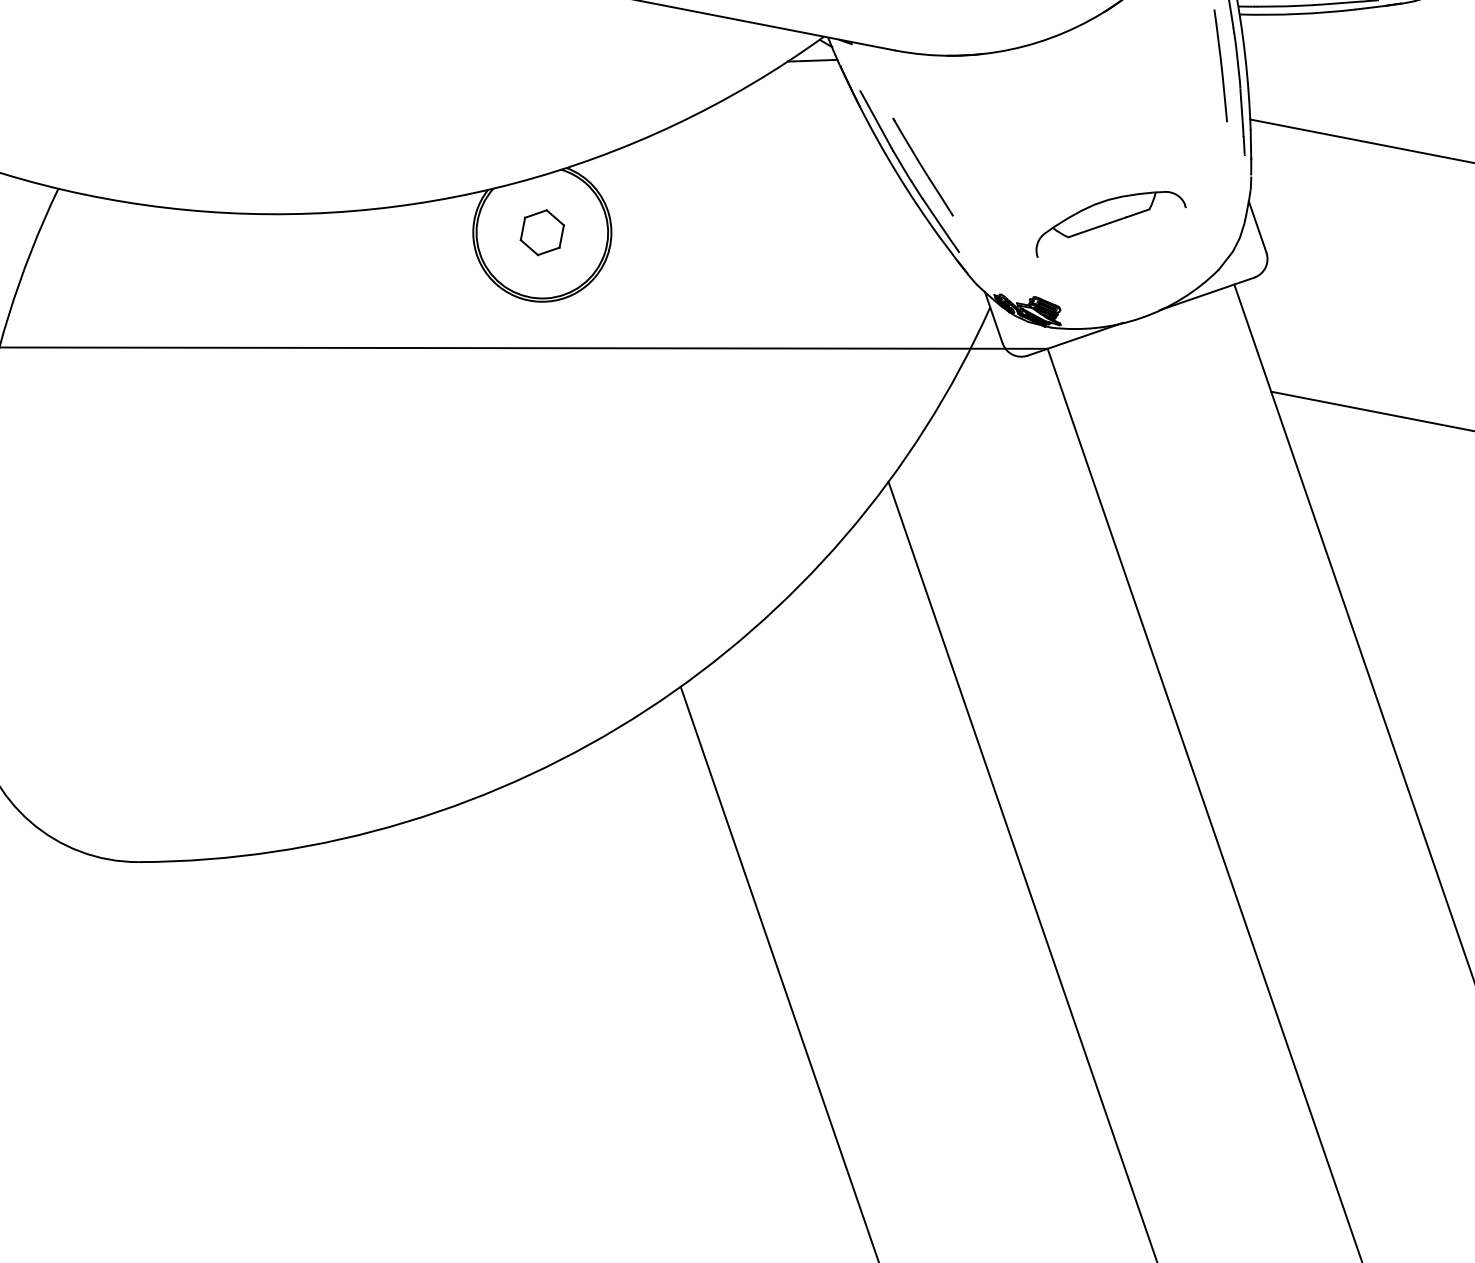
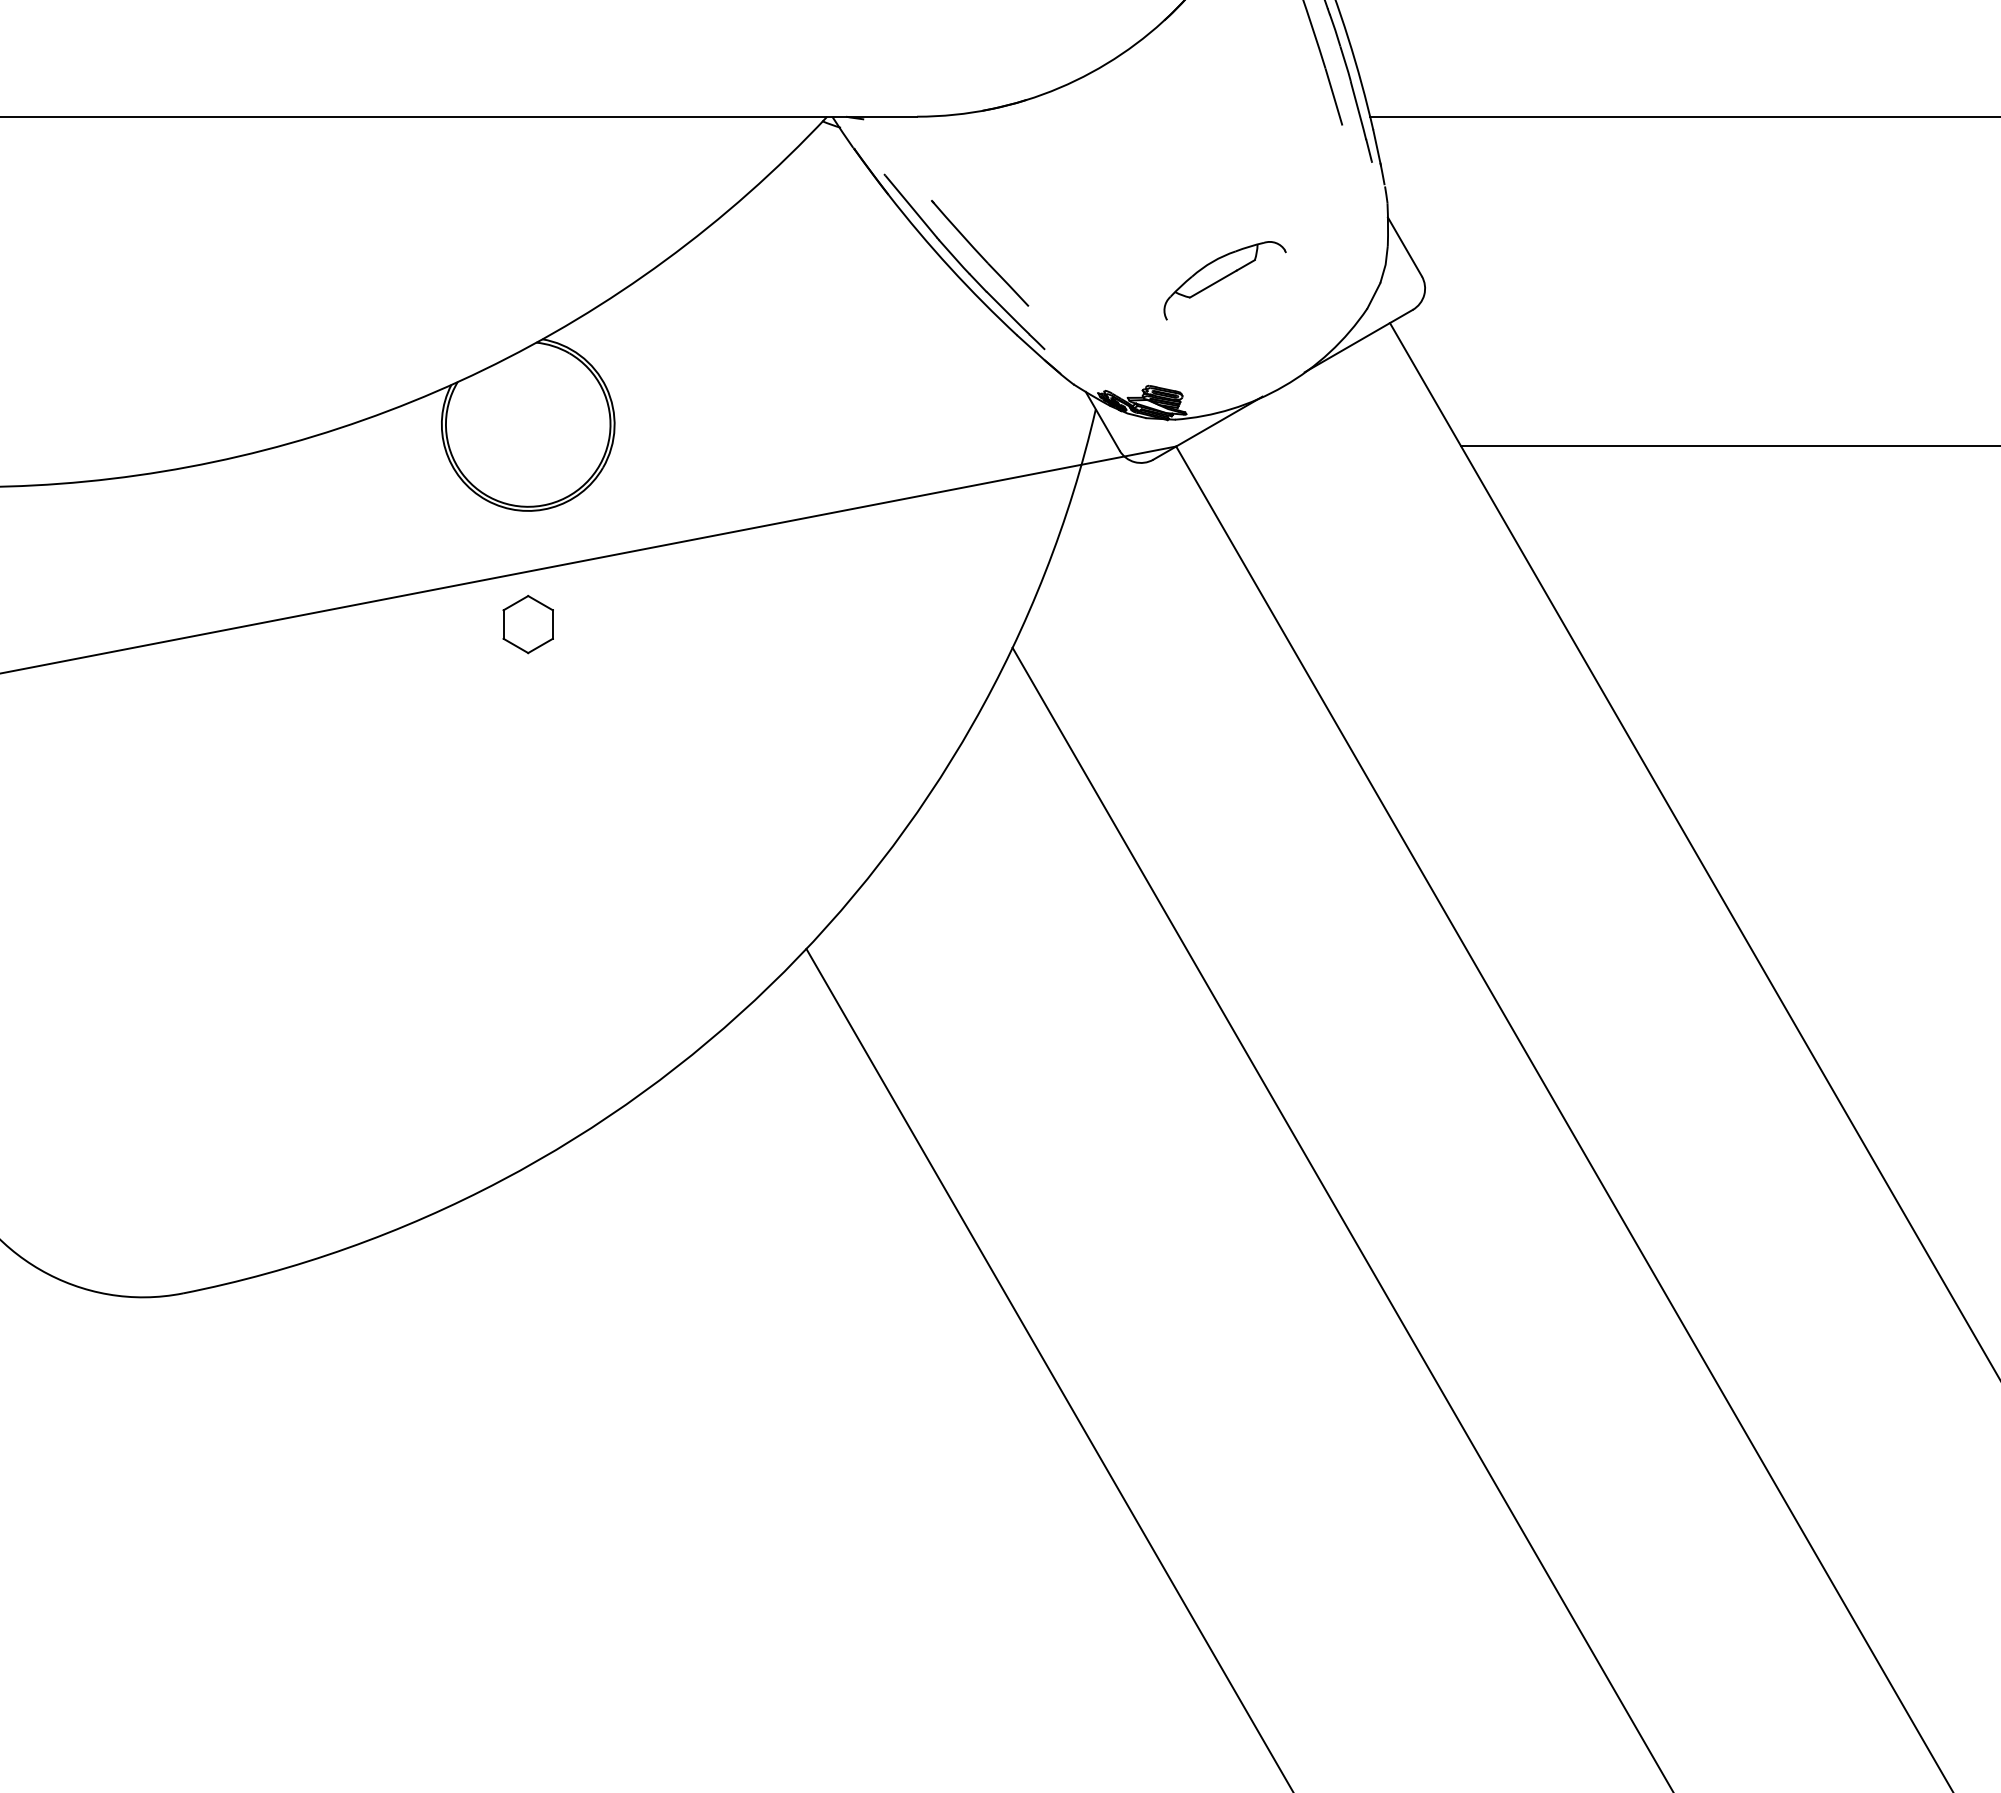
line: (812, 60) -> (818, 148), removed
part: (1110, 225) -> (1224, 280), size x0.7
part: (541, 232) -> (527, 624), moved

